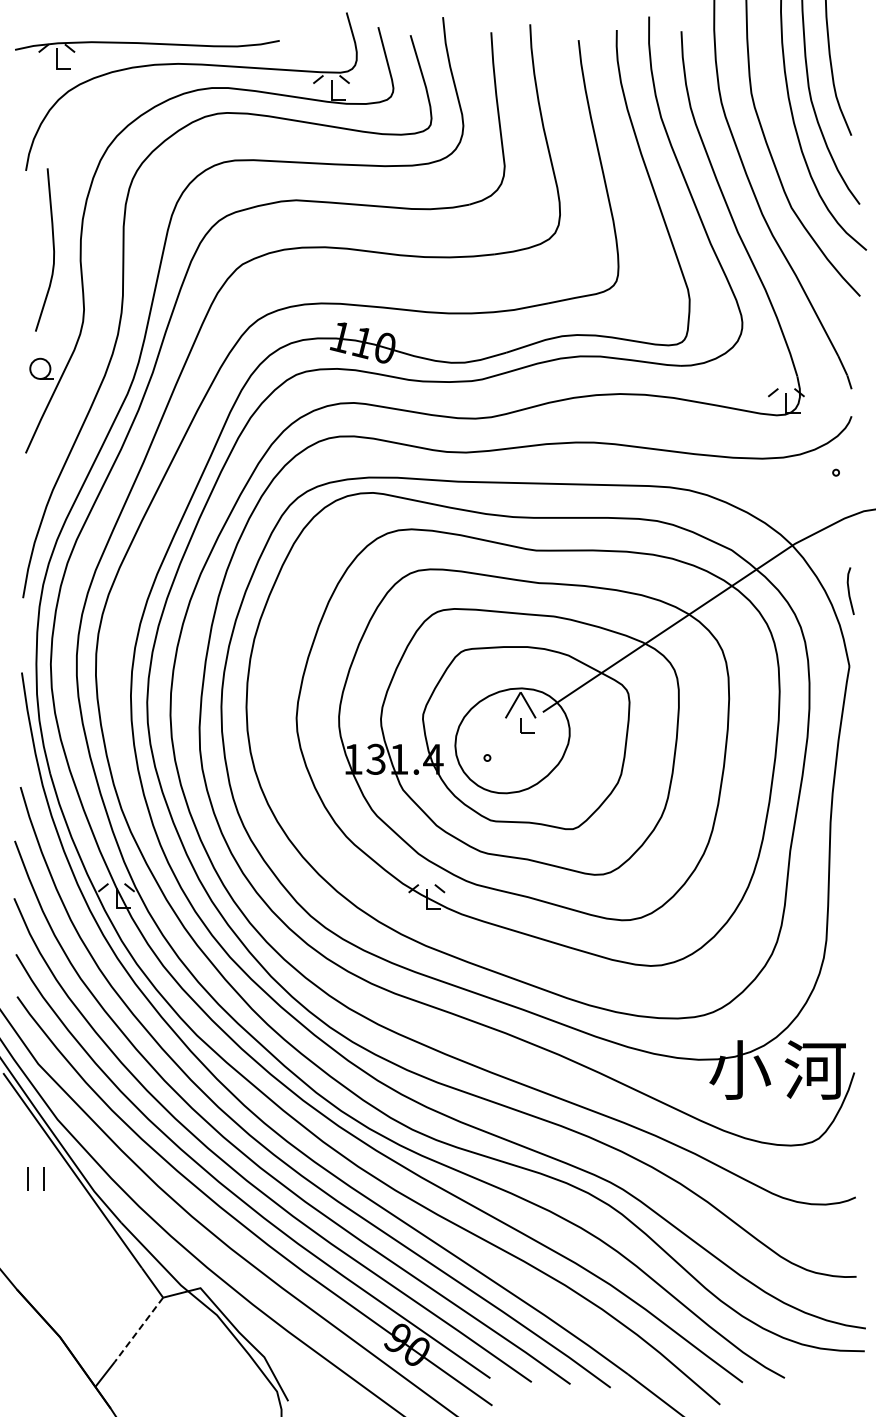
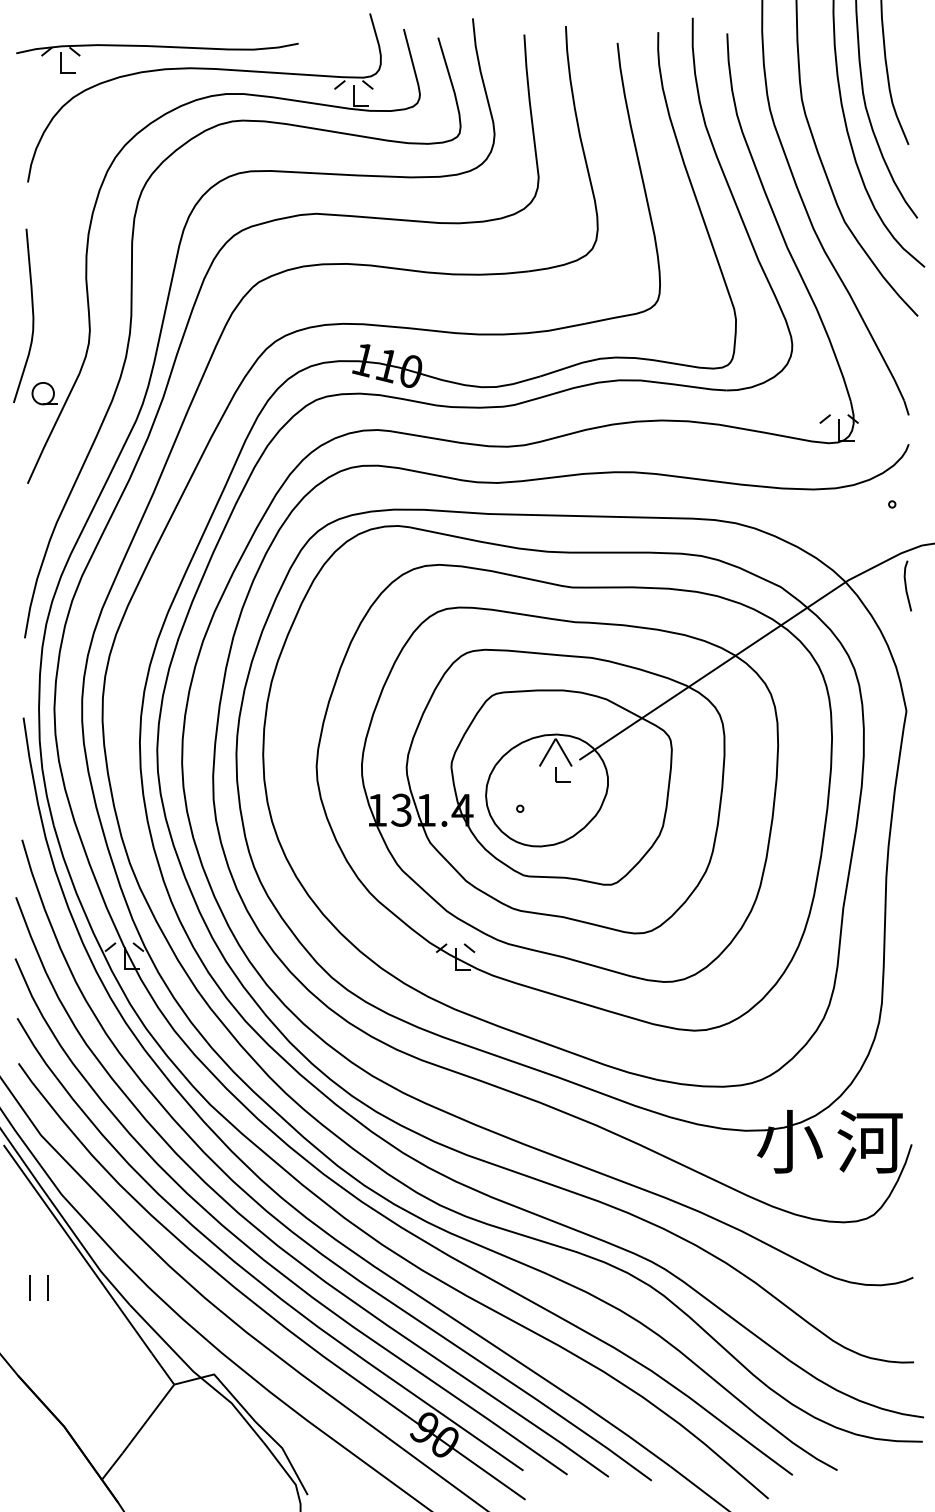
curve: (52, 246) -> (31, 312), moved
line: (849, 590) -> (906, 585), moved
part: (28, 1178) -> (30, 1287), moved
line: (138, 1330) -> (147, 1419), dashed -> solid

